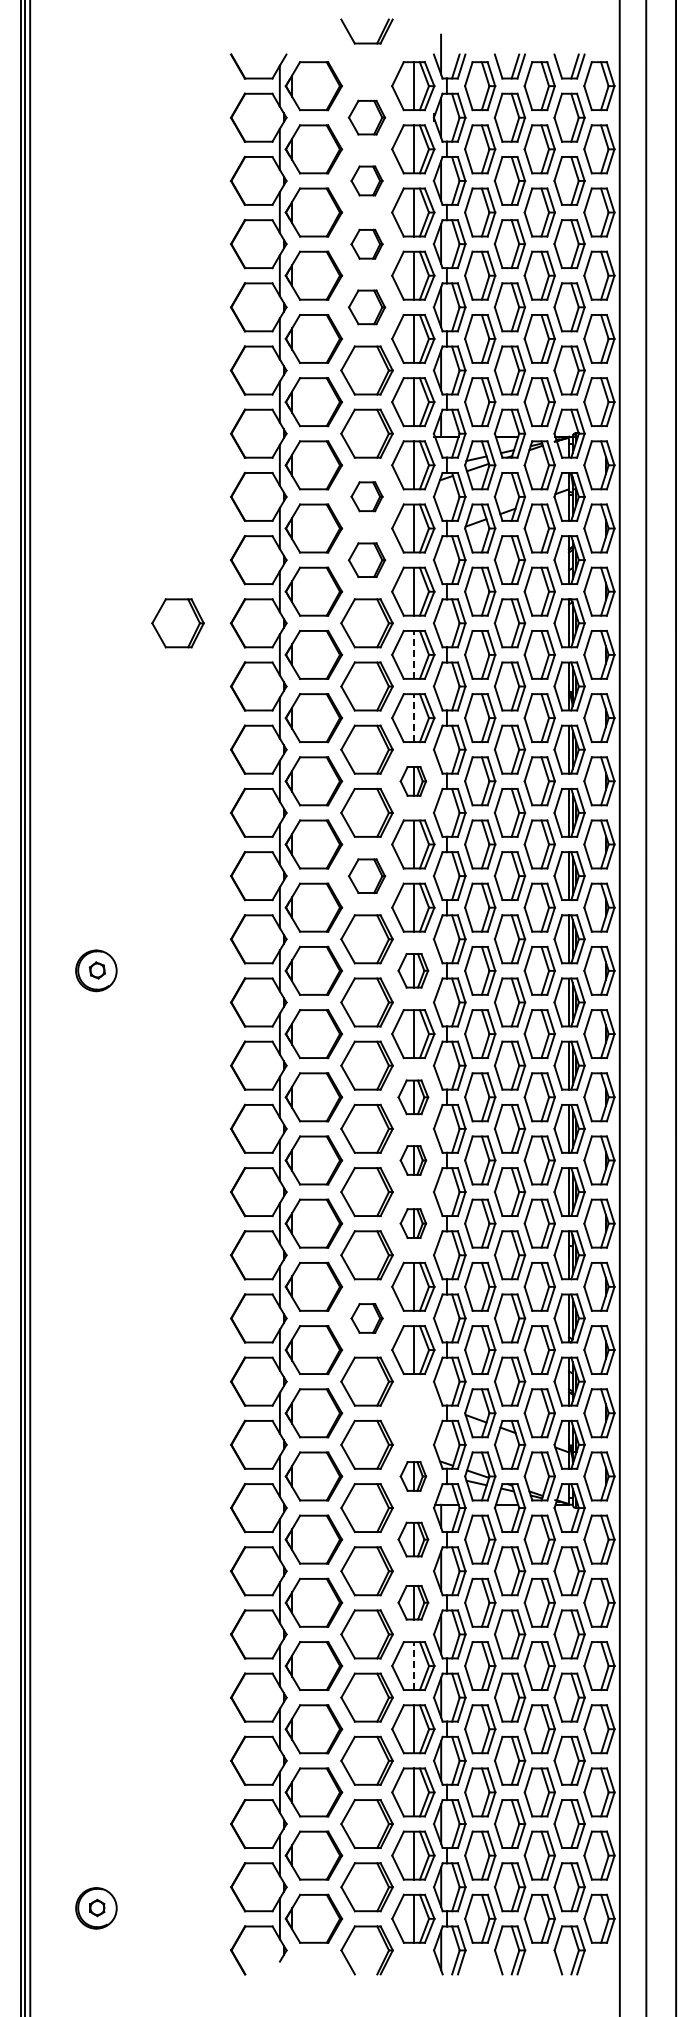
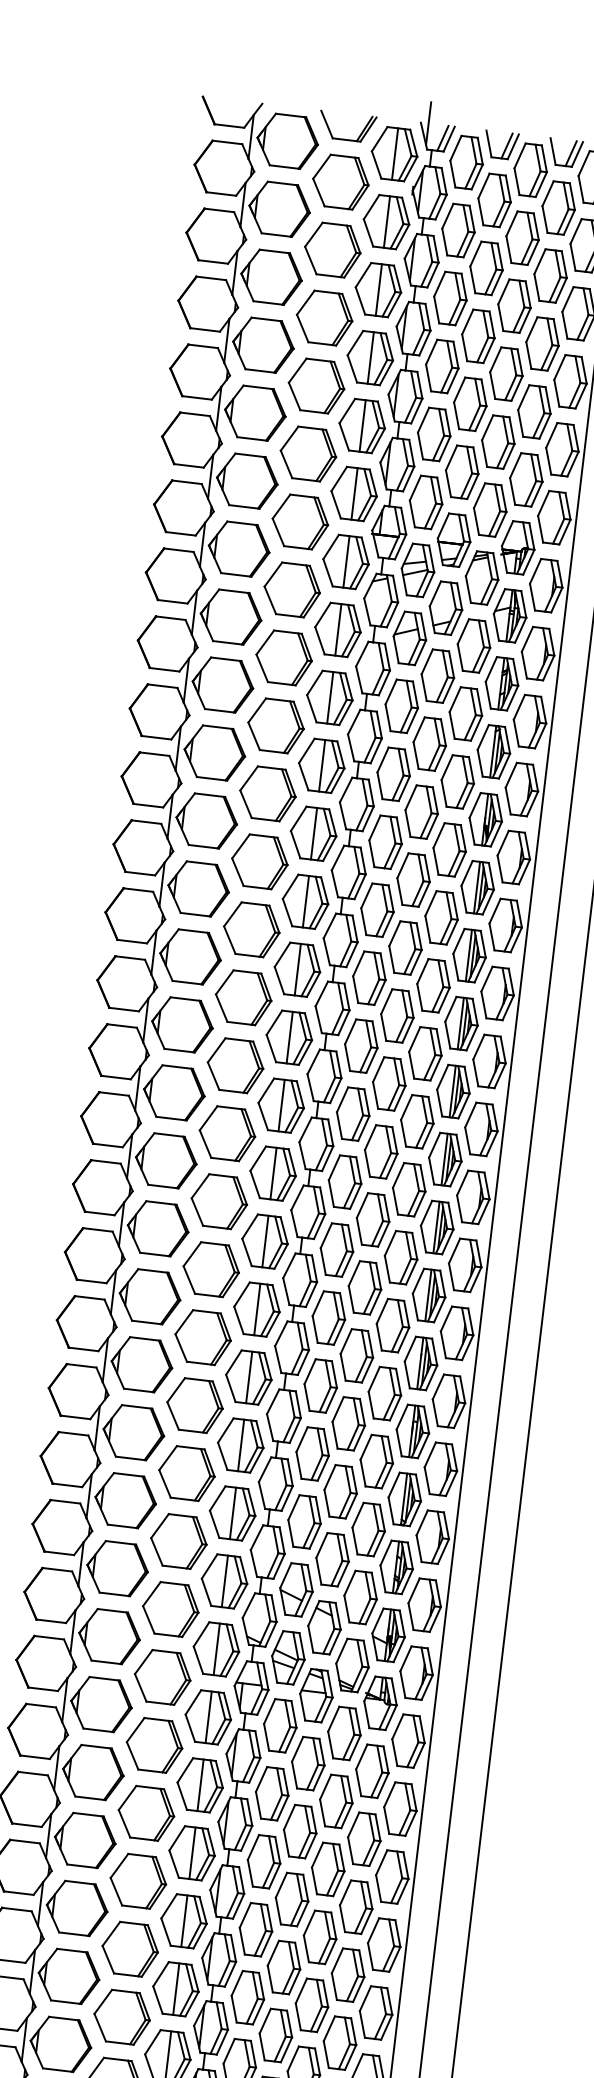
part: (366, 42) -> (345, 138), moved
part: (366, 117) -> (340, 181), size x1.43
part: (366, 180) -> (332, 249), size x1.67
part: (366, 244) -> (324, 318), size x1.67
part: (366, 307) -> (315, 386), size x1.43
part: (366, 496) -> (291, 589), size x1.67
part: (366, 560) -> (283, 658), size x1.43
part: (177, 623) -> (72, 701), removed
line: (413, 654) -> (322, 765), dashed -> solid
line: (413, 718) -> (313, 834), dashed -> solid
part: (413, 781) -> (305, 901), size x1.67
part: (366, 876) -> (243, 998), size x1.43
part: (413, 970) -> (281, 1105), size x1.43
part: (413, 1097) -> (265, 1241), size x1.43
part: (413, 1160) -> (257, 1309), size x1.67
part: (413, 1223) -> (249, 1377), size x1.67
part: (366, 1318) -> (186, 1473), size x1.67
part: (413, 1413) -> (224, 1581), added
part: (413, 1476) -> (216, 1649), size x1.67
part: (413, 1539) -> (208, 1717), size x1.43
part: (413, 1602) -> (200, 1784), size x1.43
line: (413, 1666) -> (192, 1853), dashed -> solid

